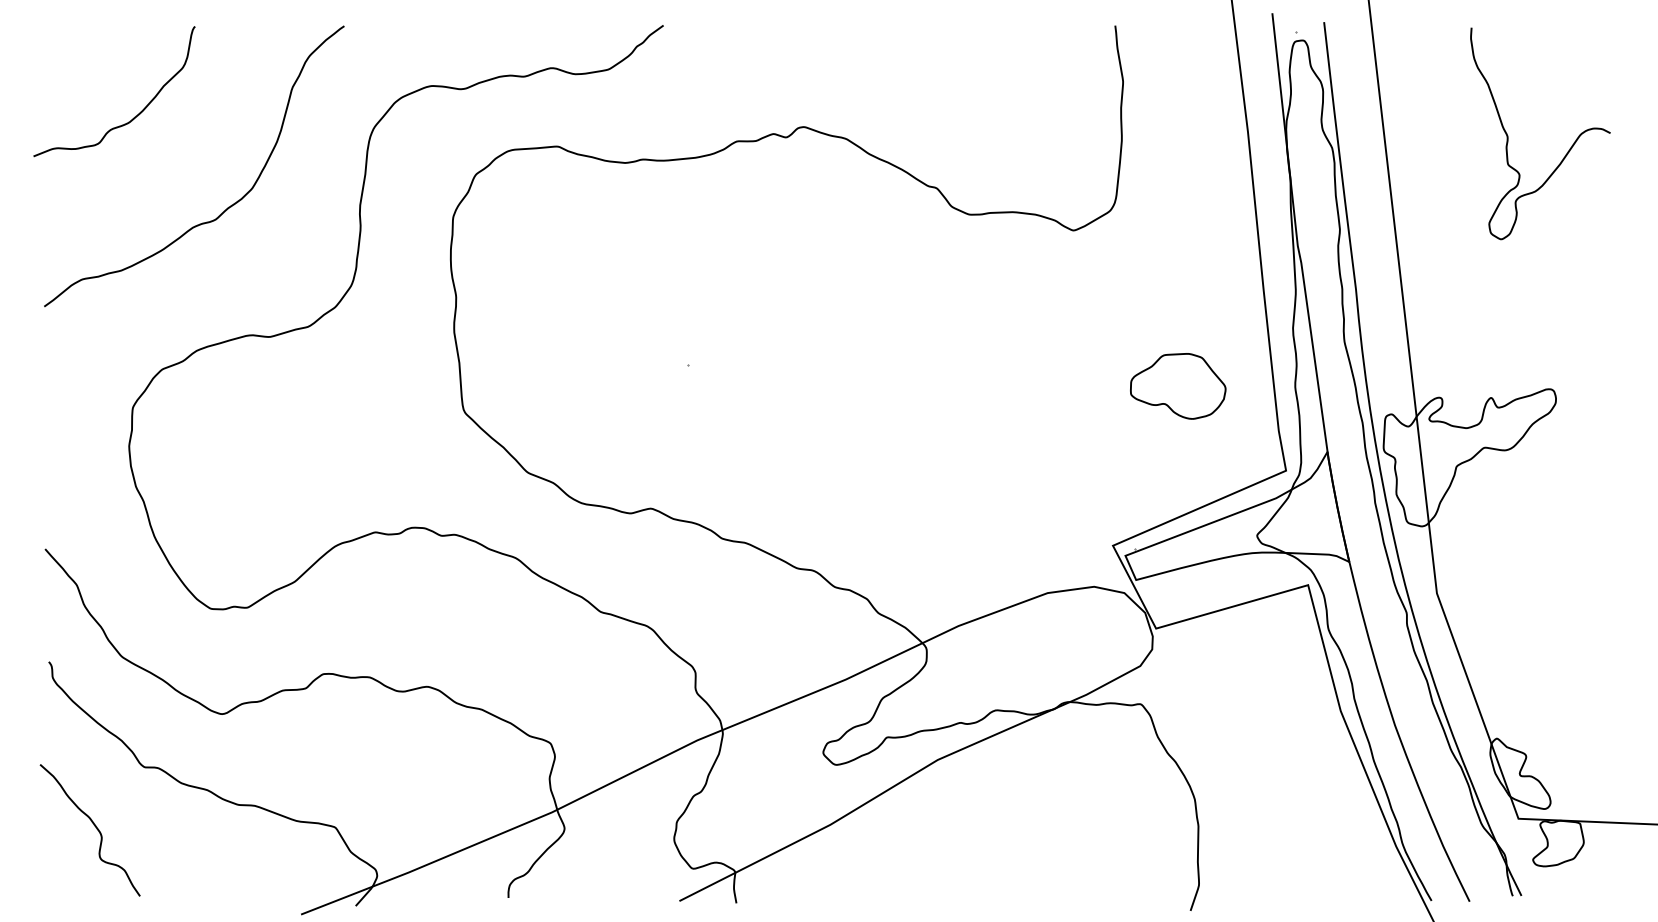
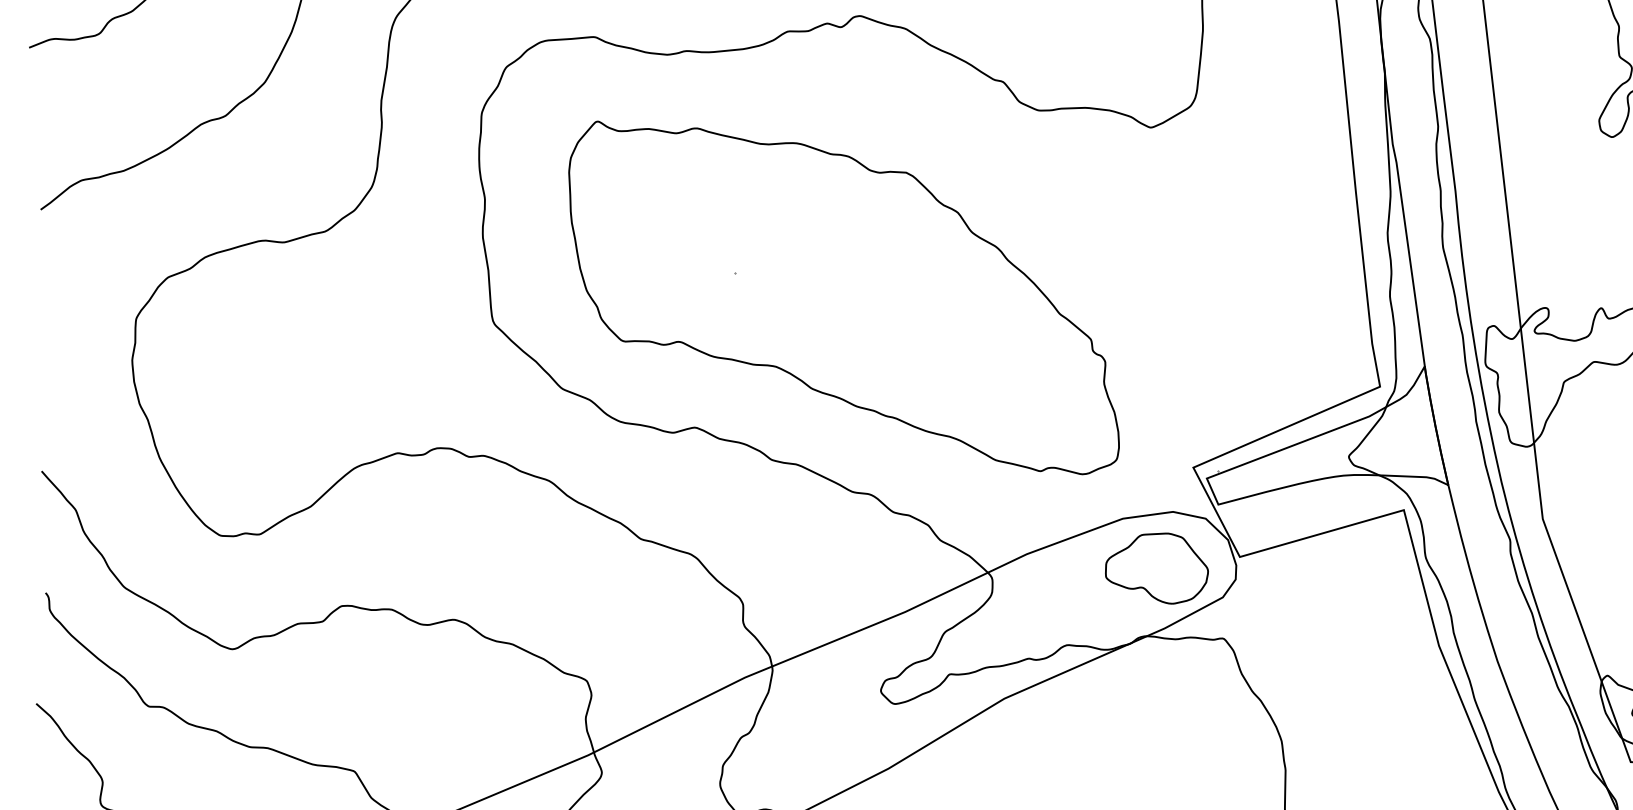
part: (1178, 386) -> (1157, 568), moved
part: (788, 388) -> (843, 298), added

